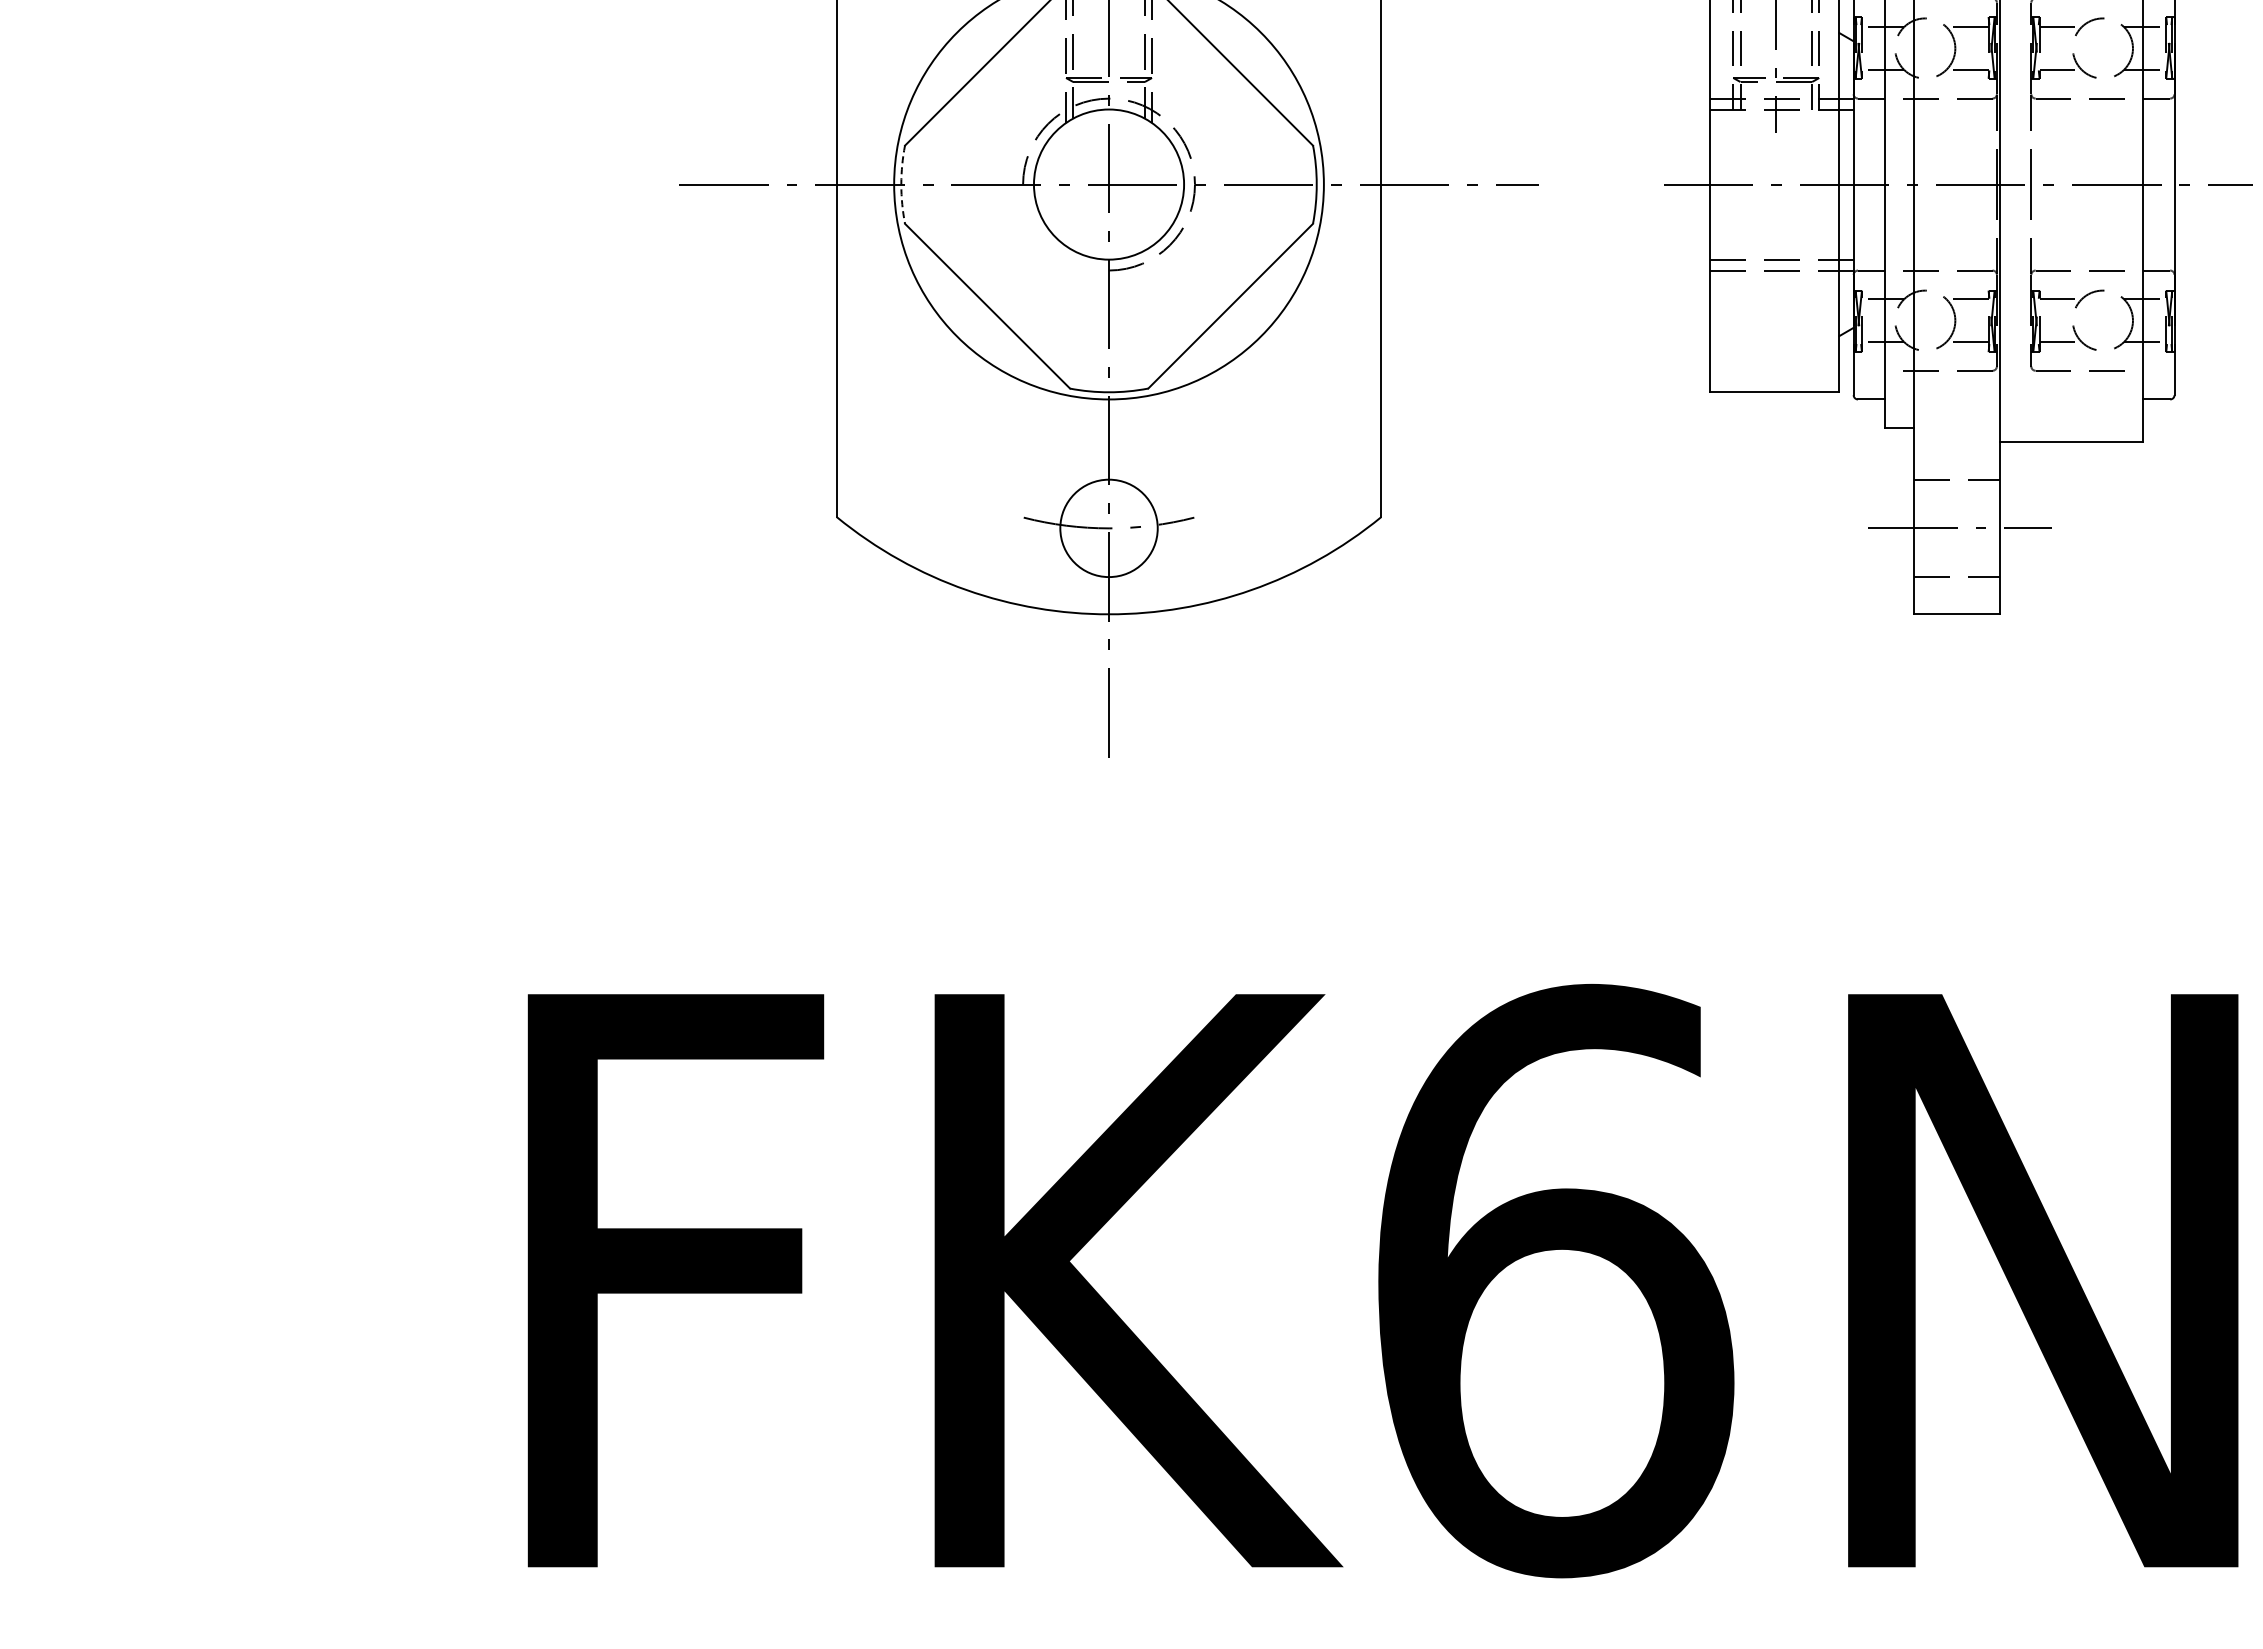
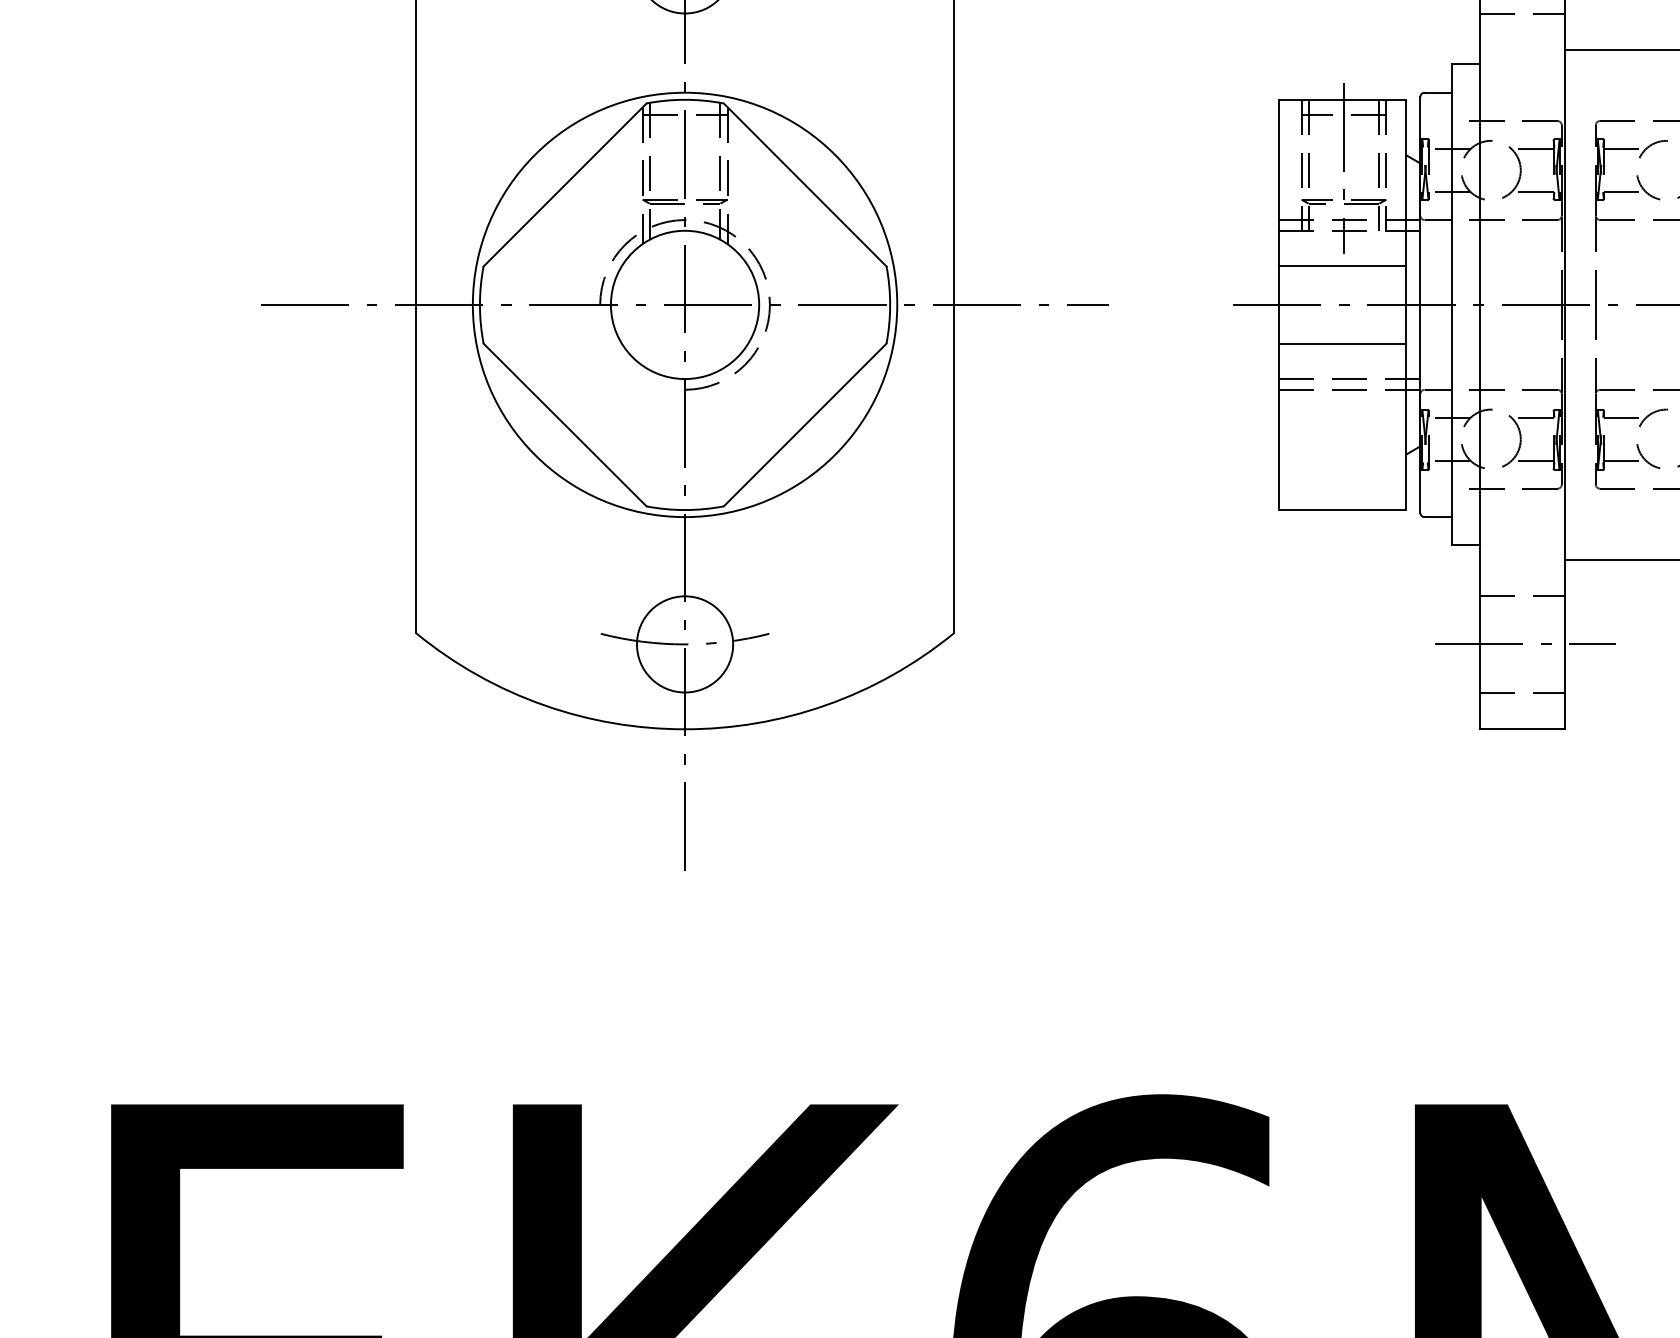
line: (1774, 145) -> (1342, 266), added
arc: (901, 184) -> (480, 304), dashed -> solid
line: (1774, 223) -> (1342, 343), added

